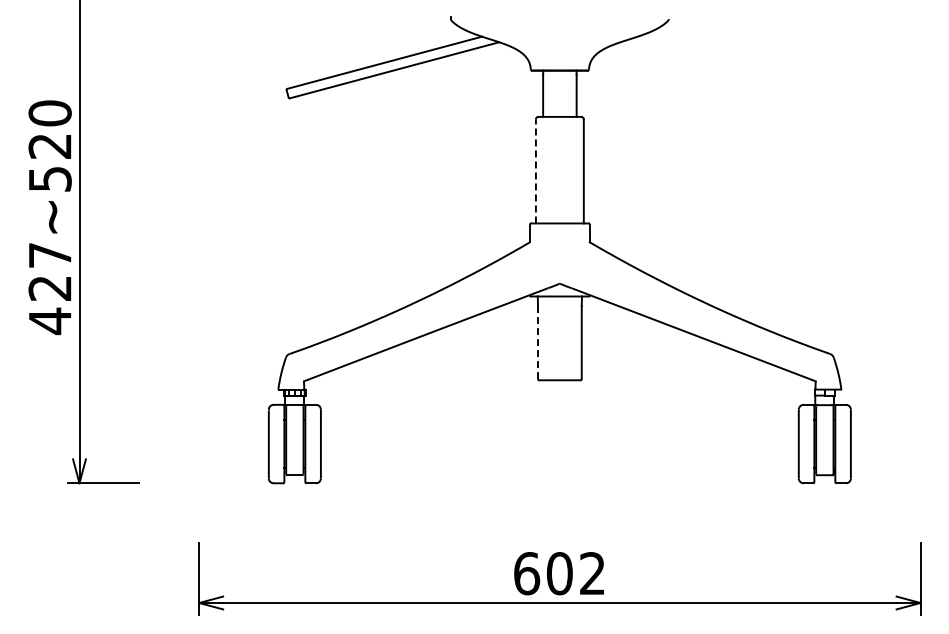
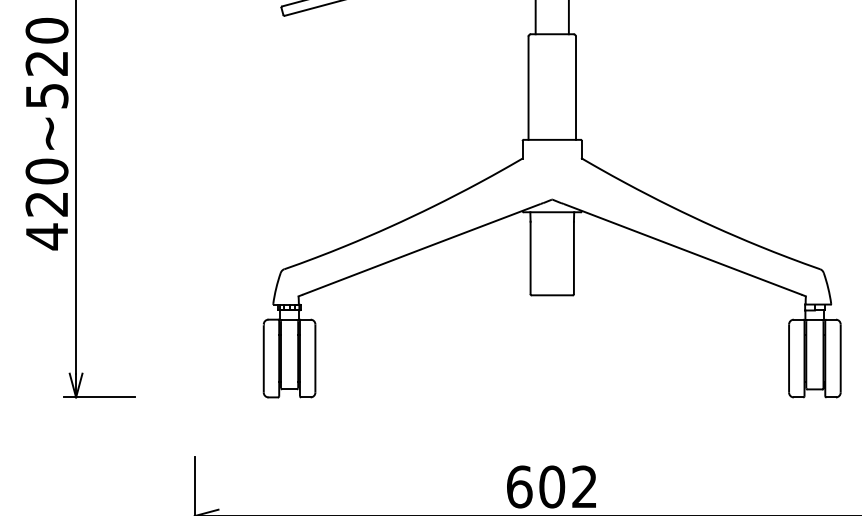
line: (535, 170) -> (528, 87), dashed -> solid
text: (49, 255) -> (46, 171), 427~520 -> 420~520
line: (538, 342) -> (531, 257), dashed -> solid

